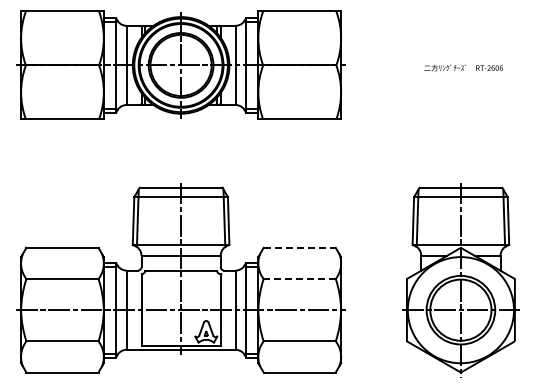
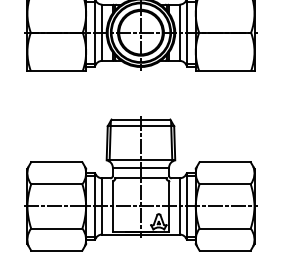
line: (300, 247) -> (225, 161), dashed -> solid
line: (299, 279) -> (224, 184), dashed -> solid

